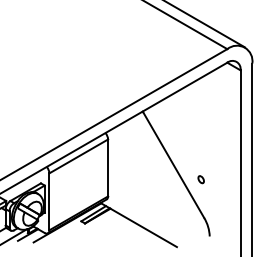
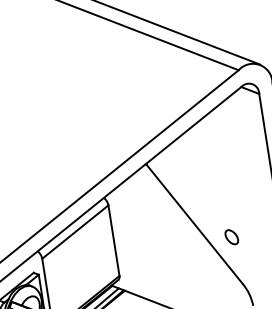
part: (200, 179) -> (230, 237), size x1.67

